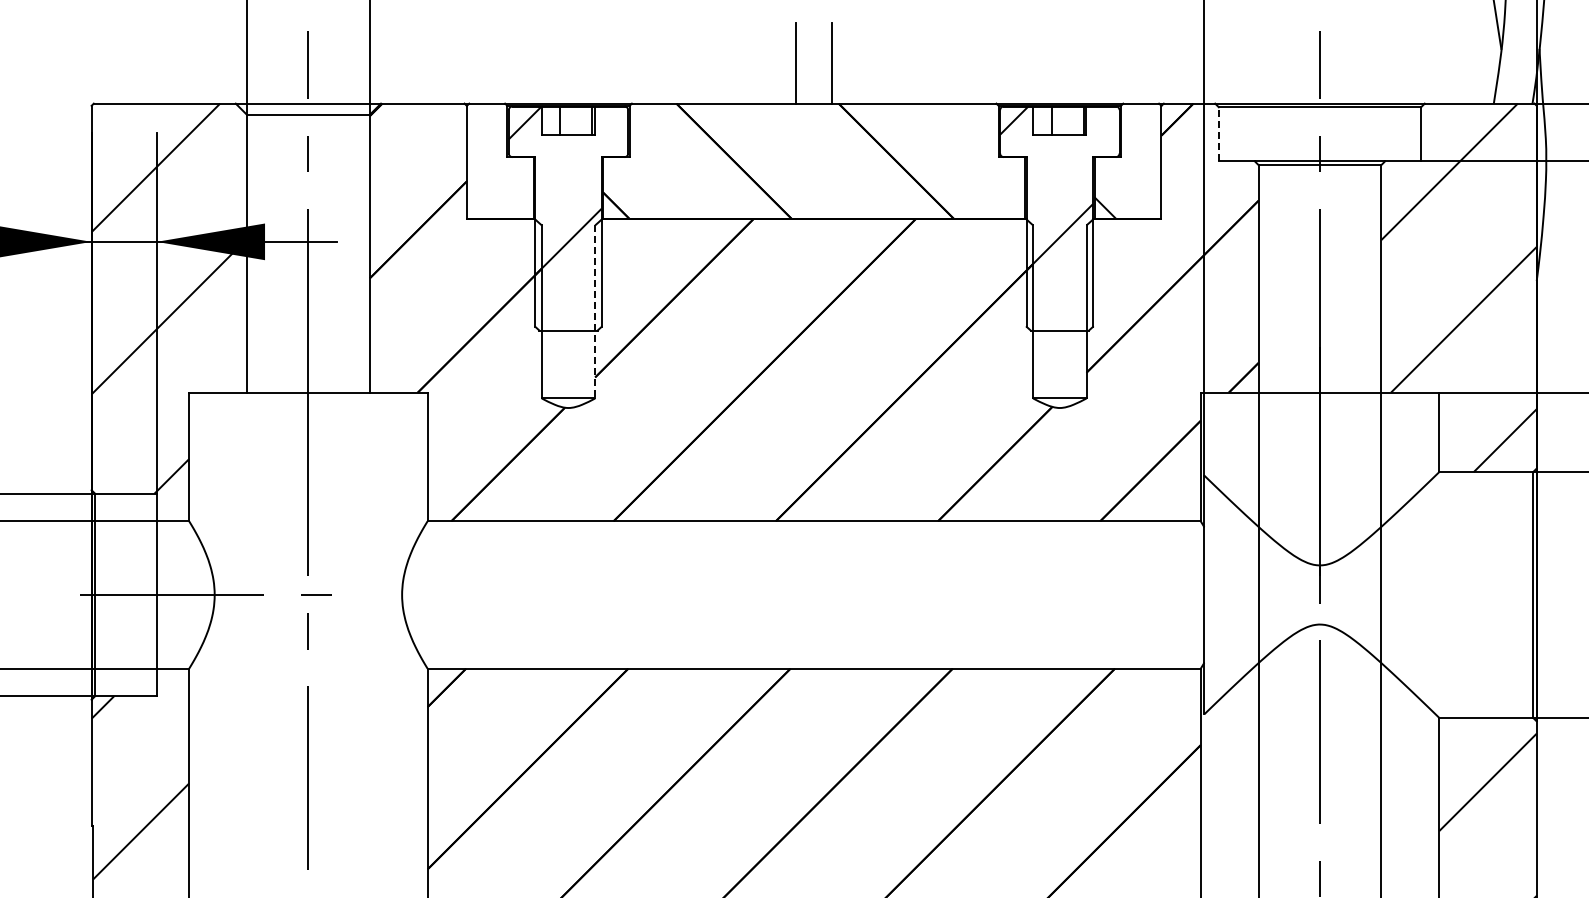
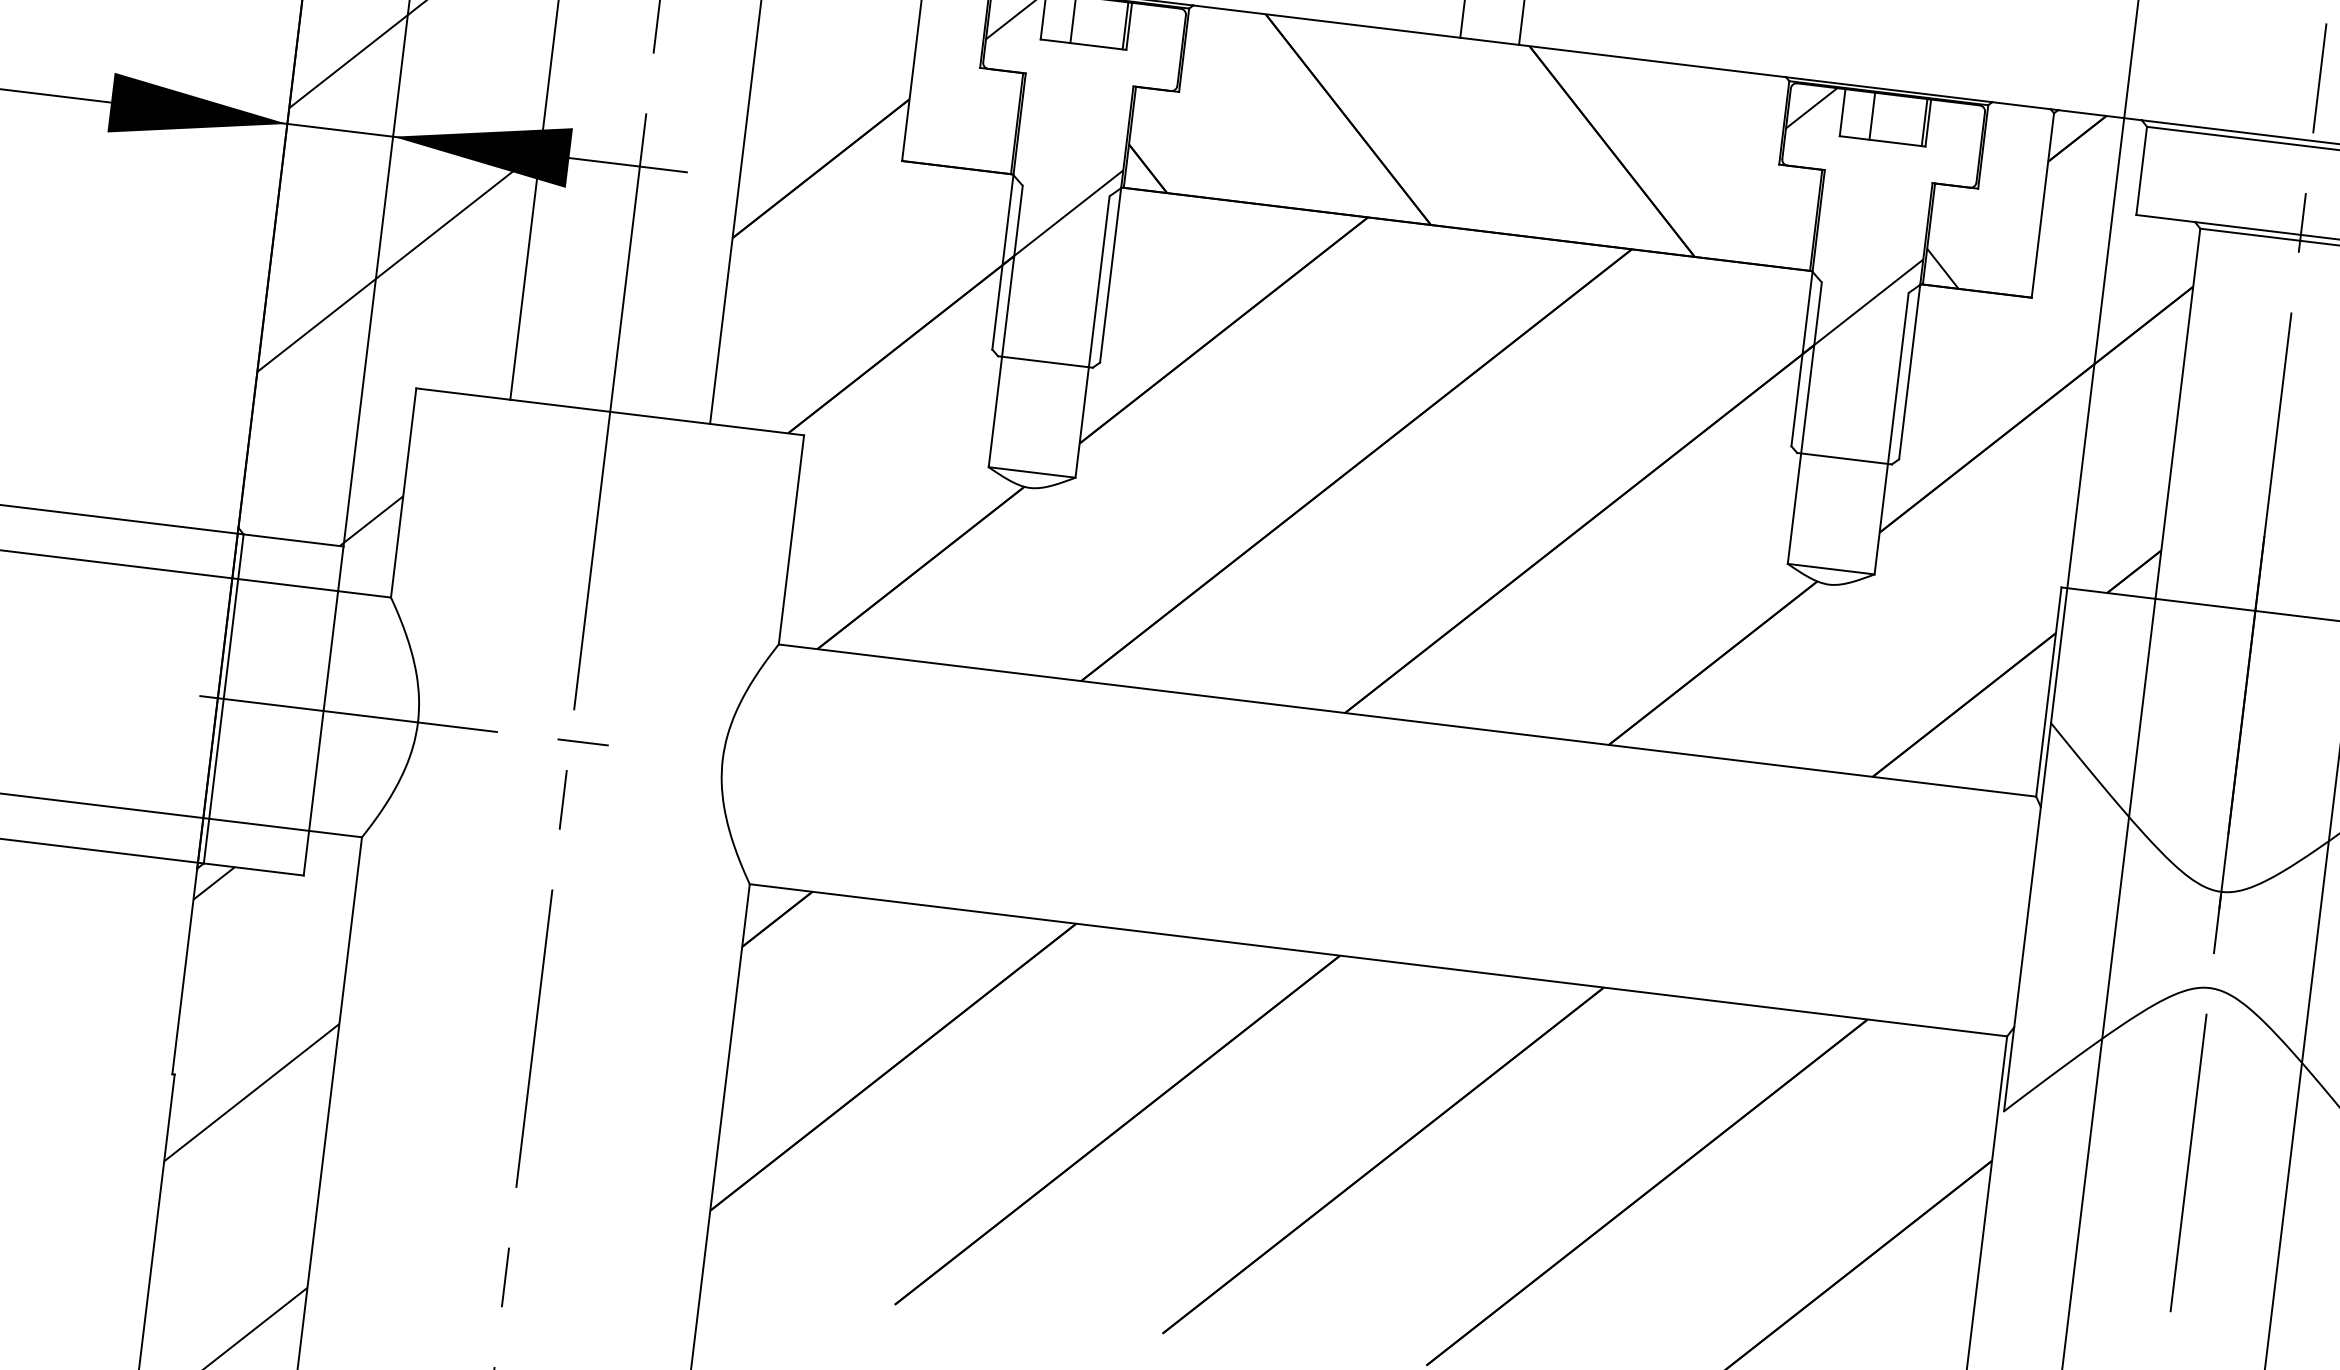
line: (1218, 133) -> (2141, 169), dashed -> solid
line: (595, 311) -> (1093, 336), dashed -> solid

